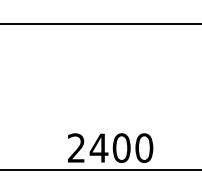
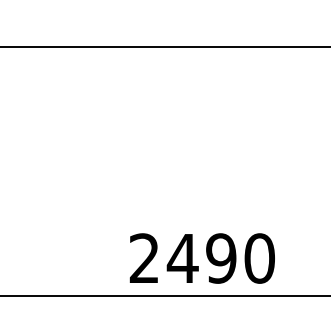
text: (121, 147) -> (220, 257), 2400 -> 2490

